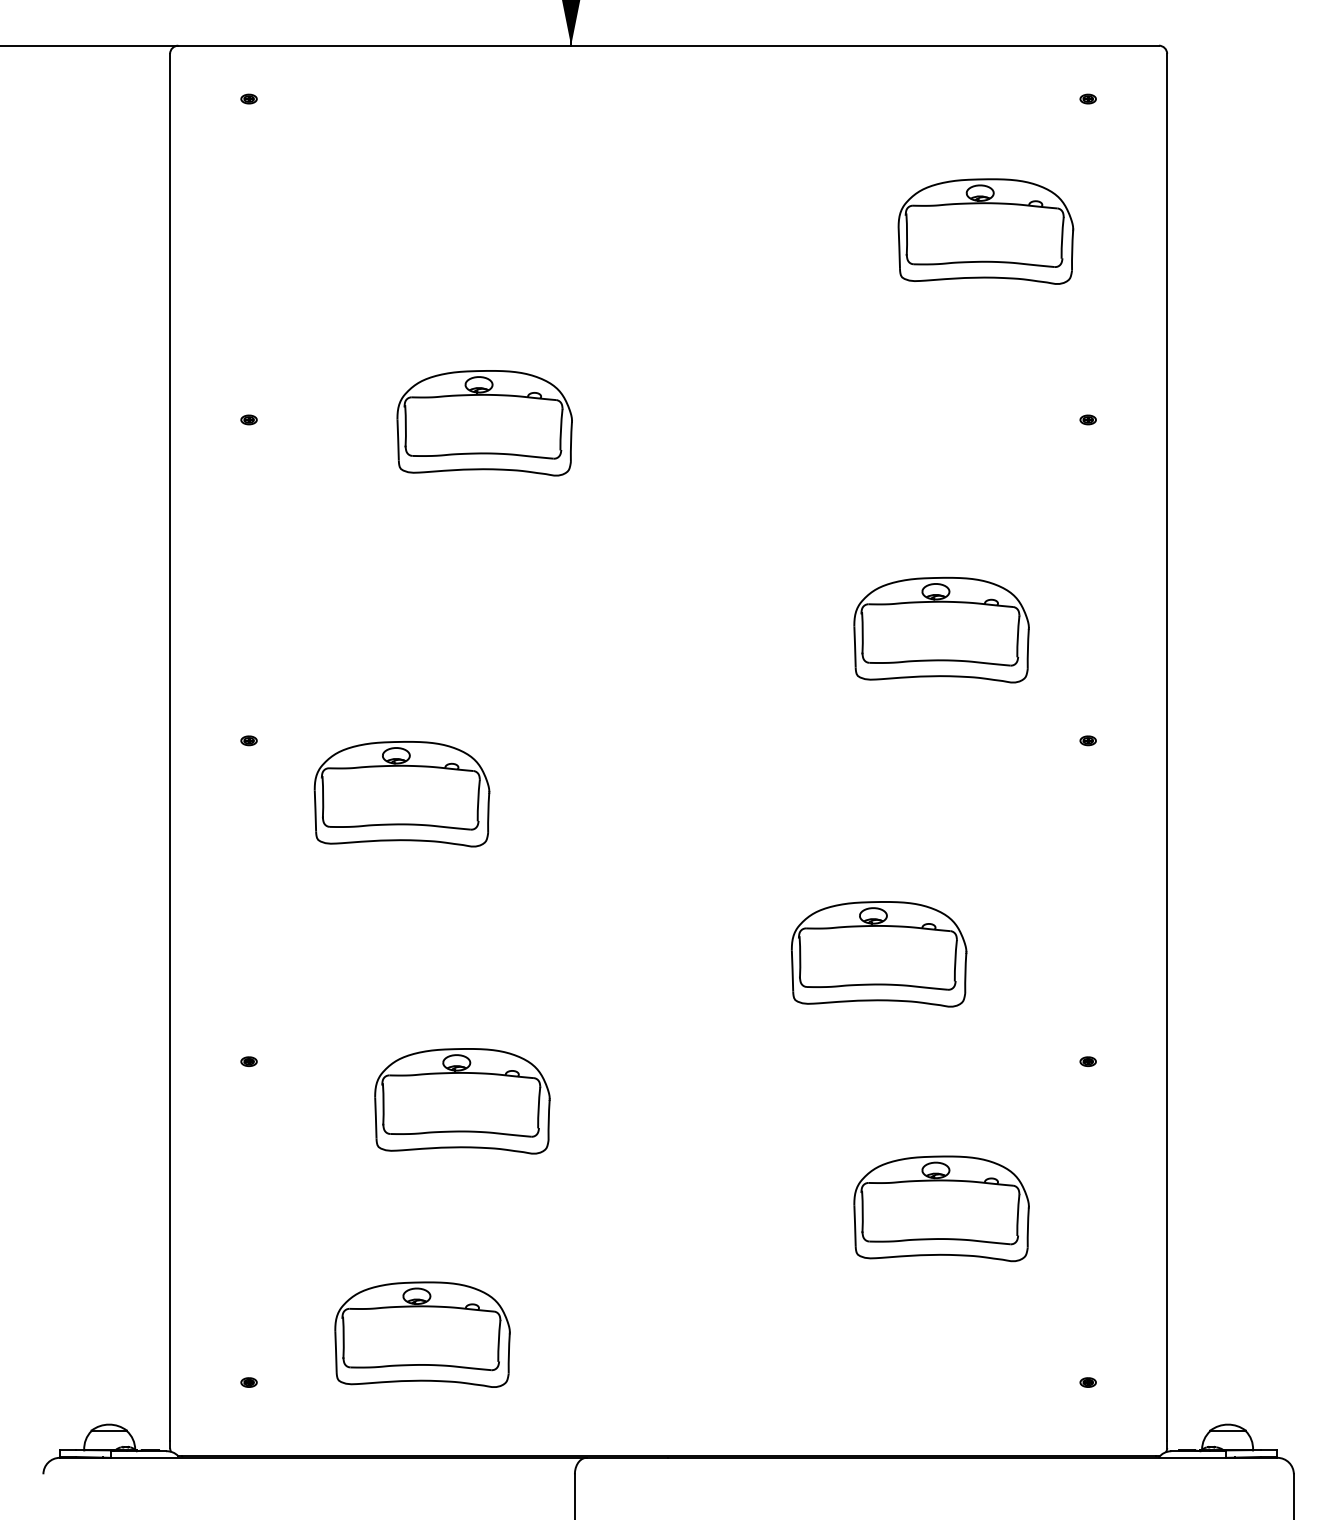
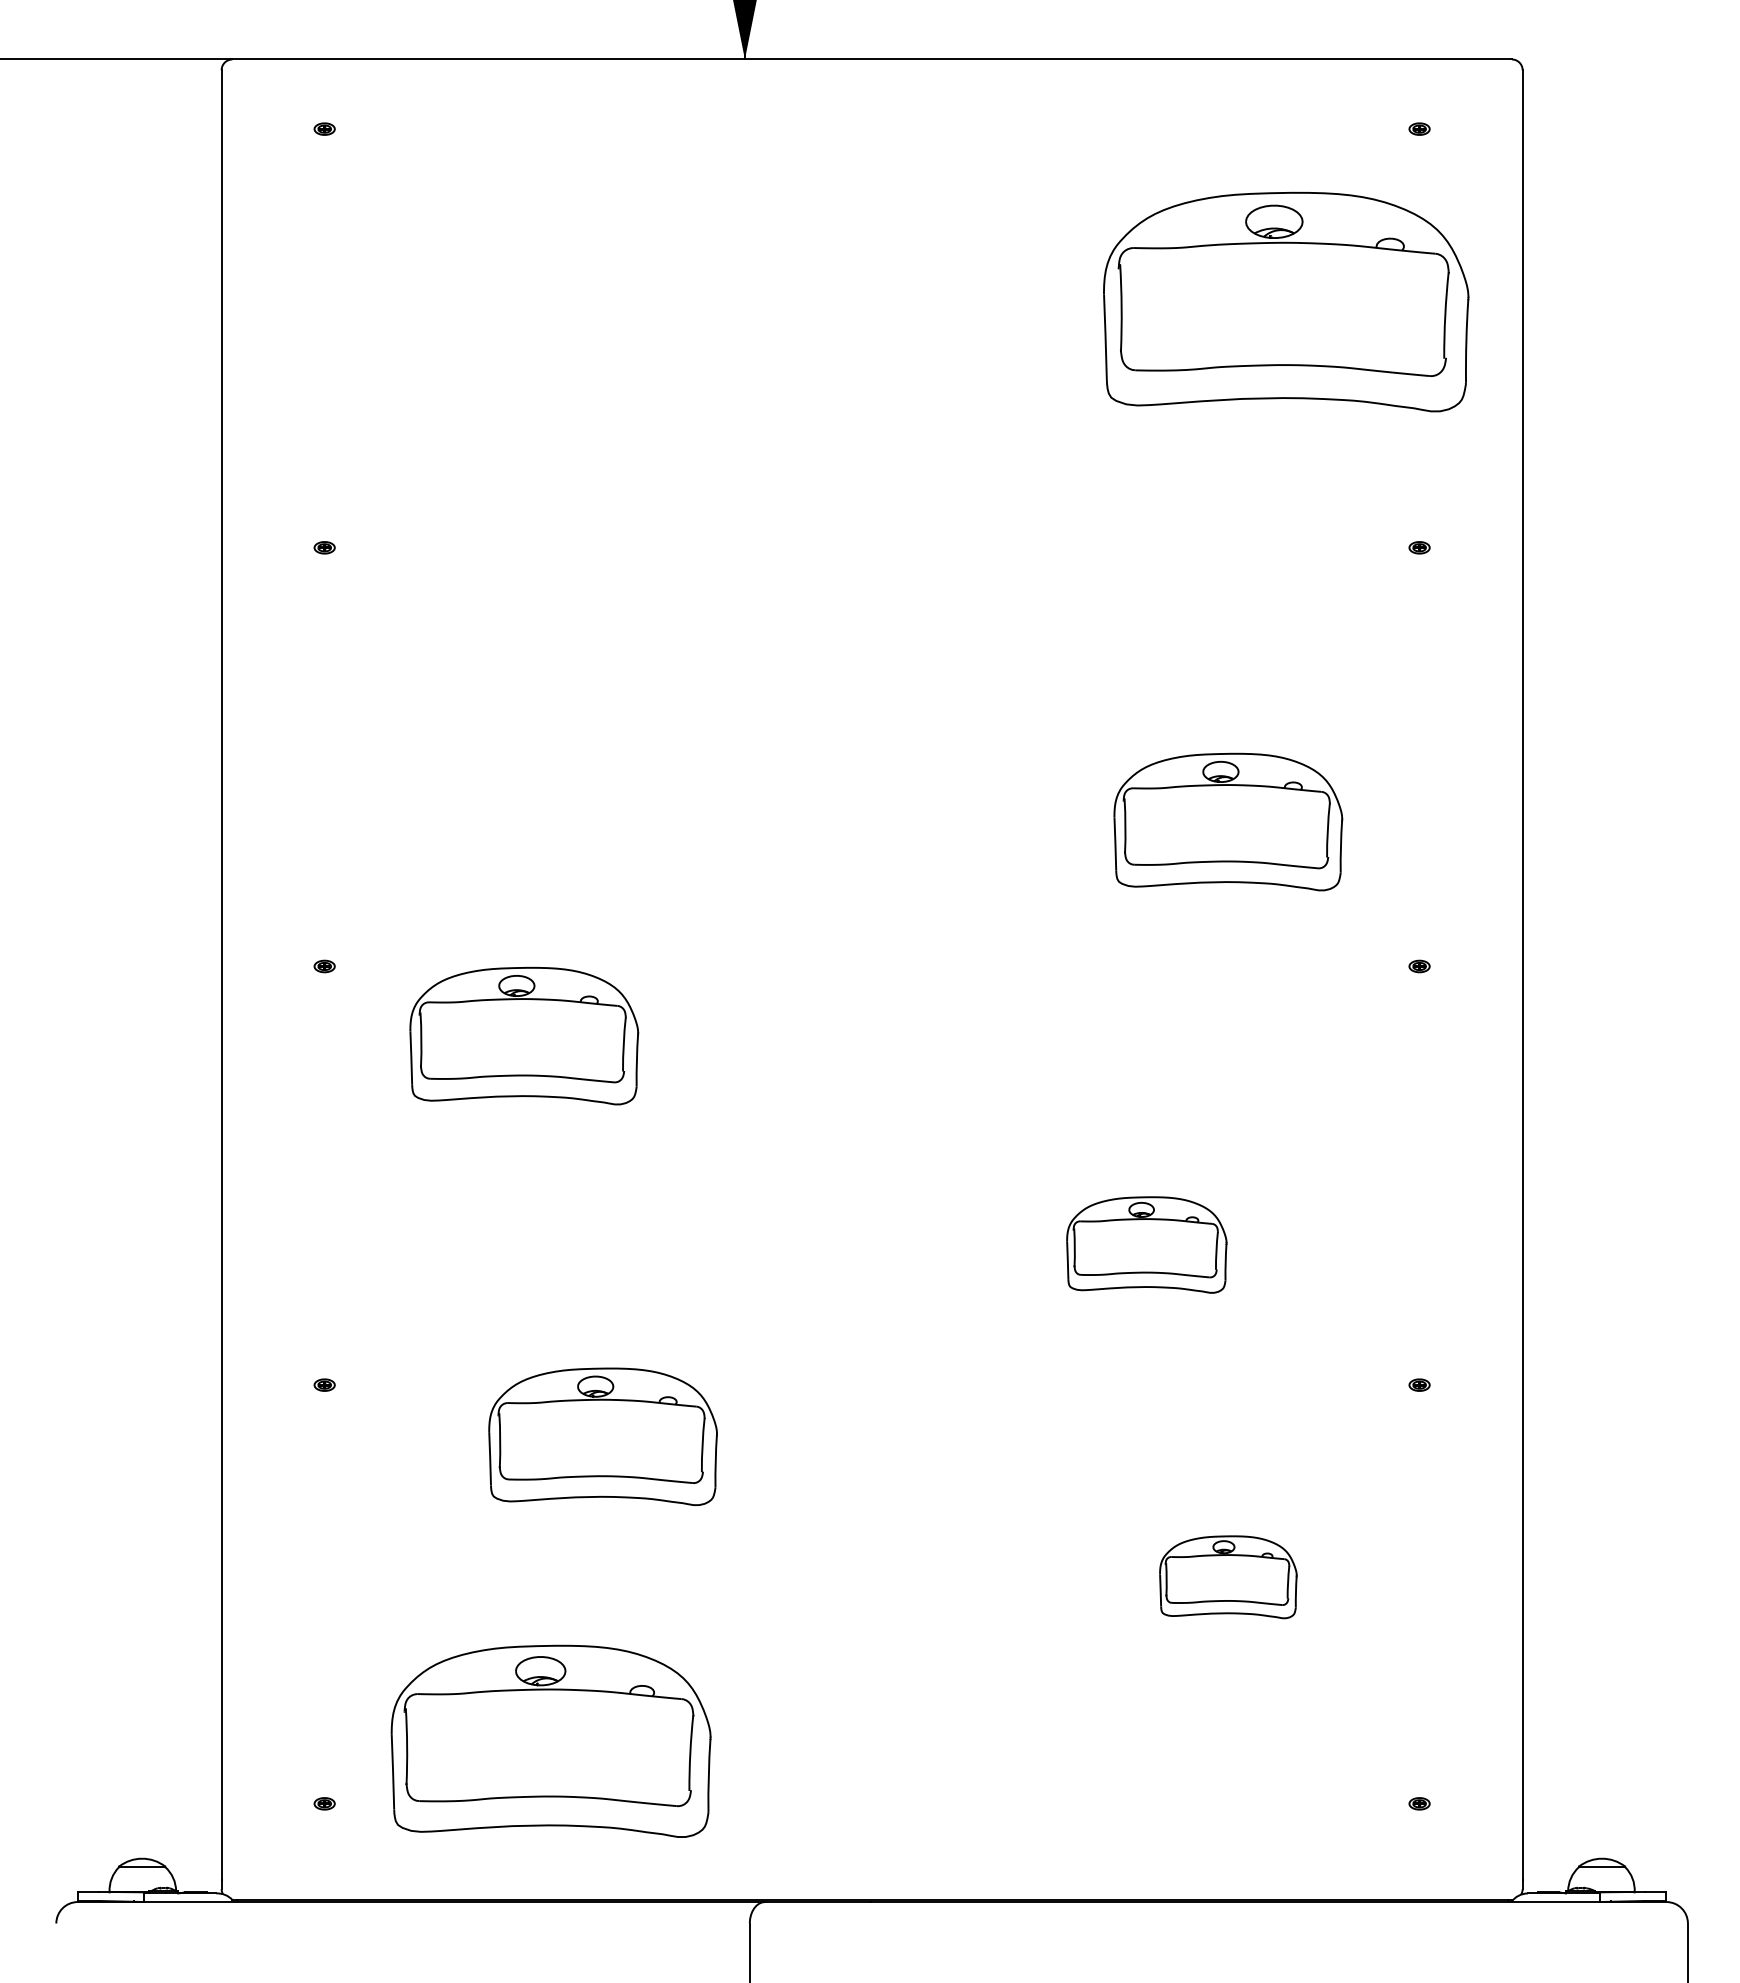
part: (985, 231) -> (1285, 301), size x1.6
part: (484, 422) -> (631, 551), removed
part: (878, 953) -> (1146, 1244), size x0.7
part: (941, 1209) -> (1228, 1577), size x0.6
part: (422, 1334) -> (550, 1741), size x1.4

